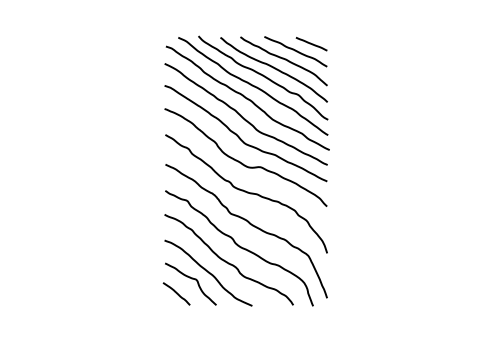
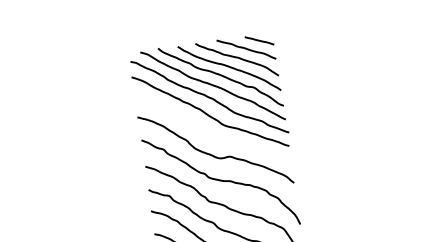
curve: (240, 137) -> (208, 132), removed

